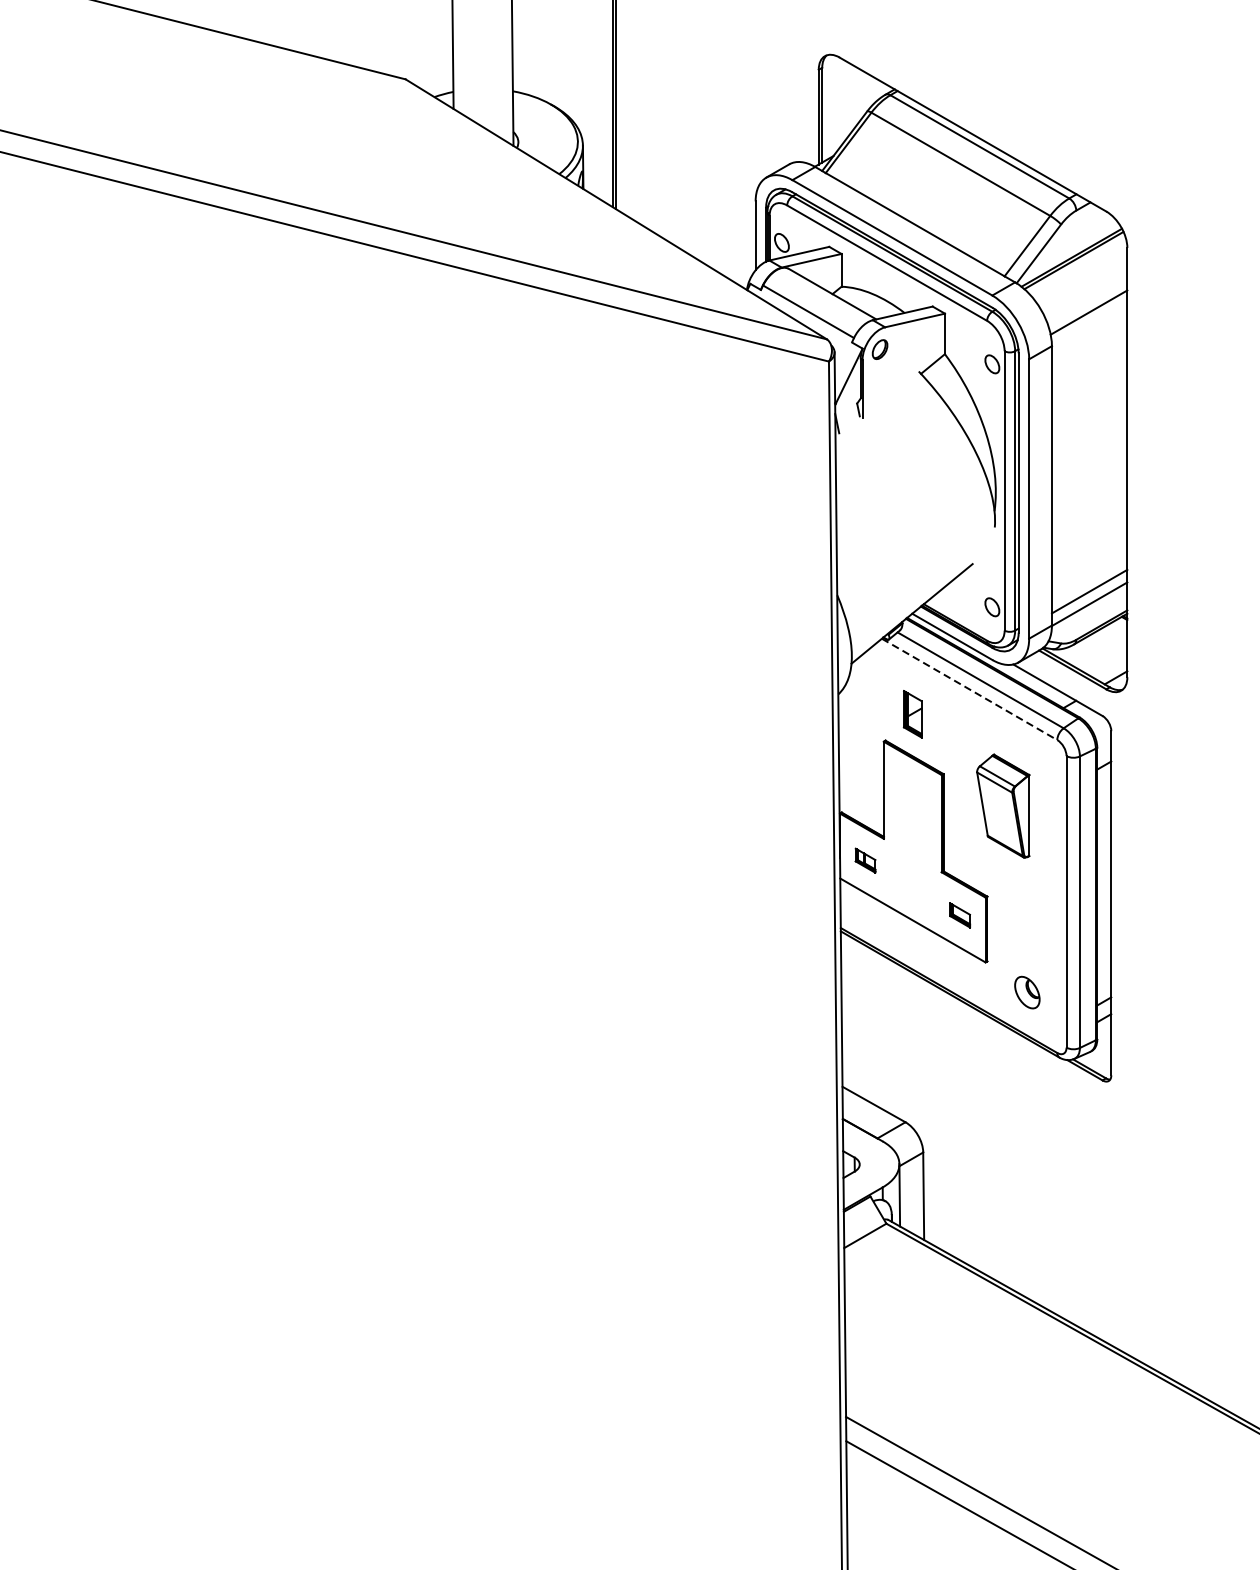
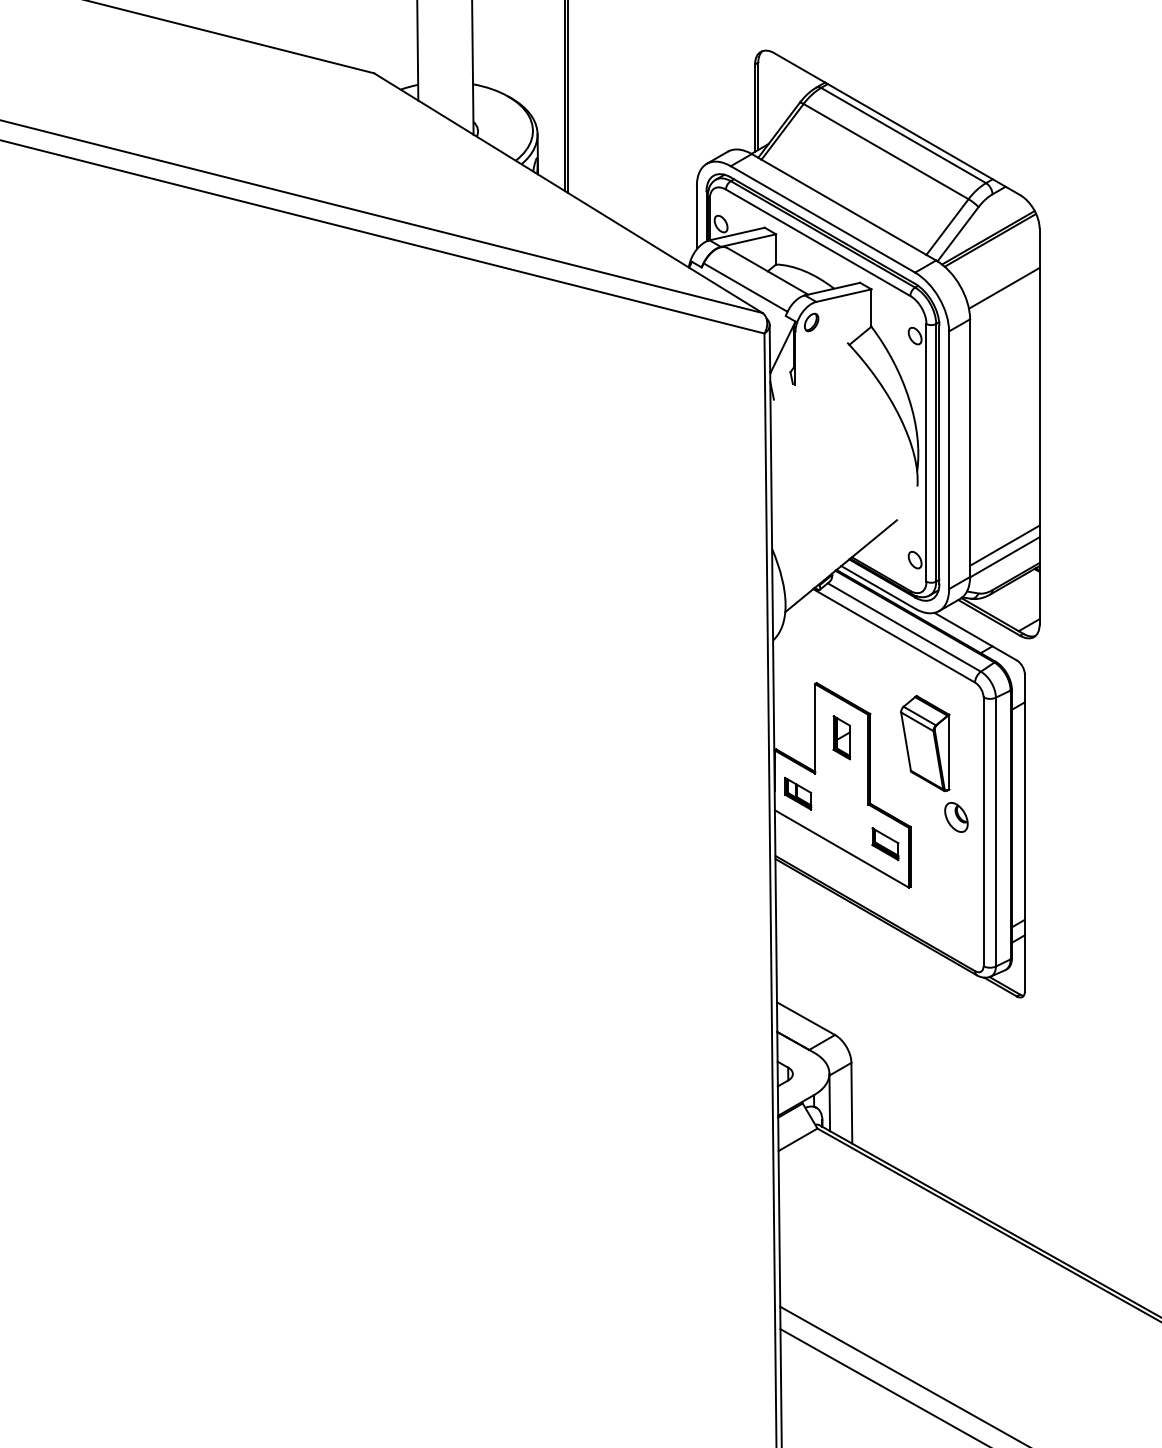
line: (969, 690) -> (894, 636), dashed -> solid
part: (912, 713) -> (841, 737), moved
part: (865, 860) -> (798, 793), size x1.43
part: (960, 915) -> (885, 844), size x1.43
part: (1027, 992) -> (956, 817), moved

